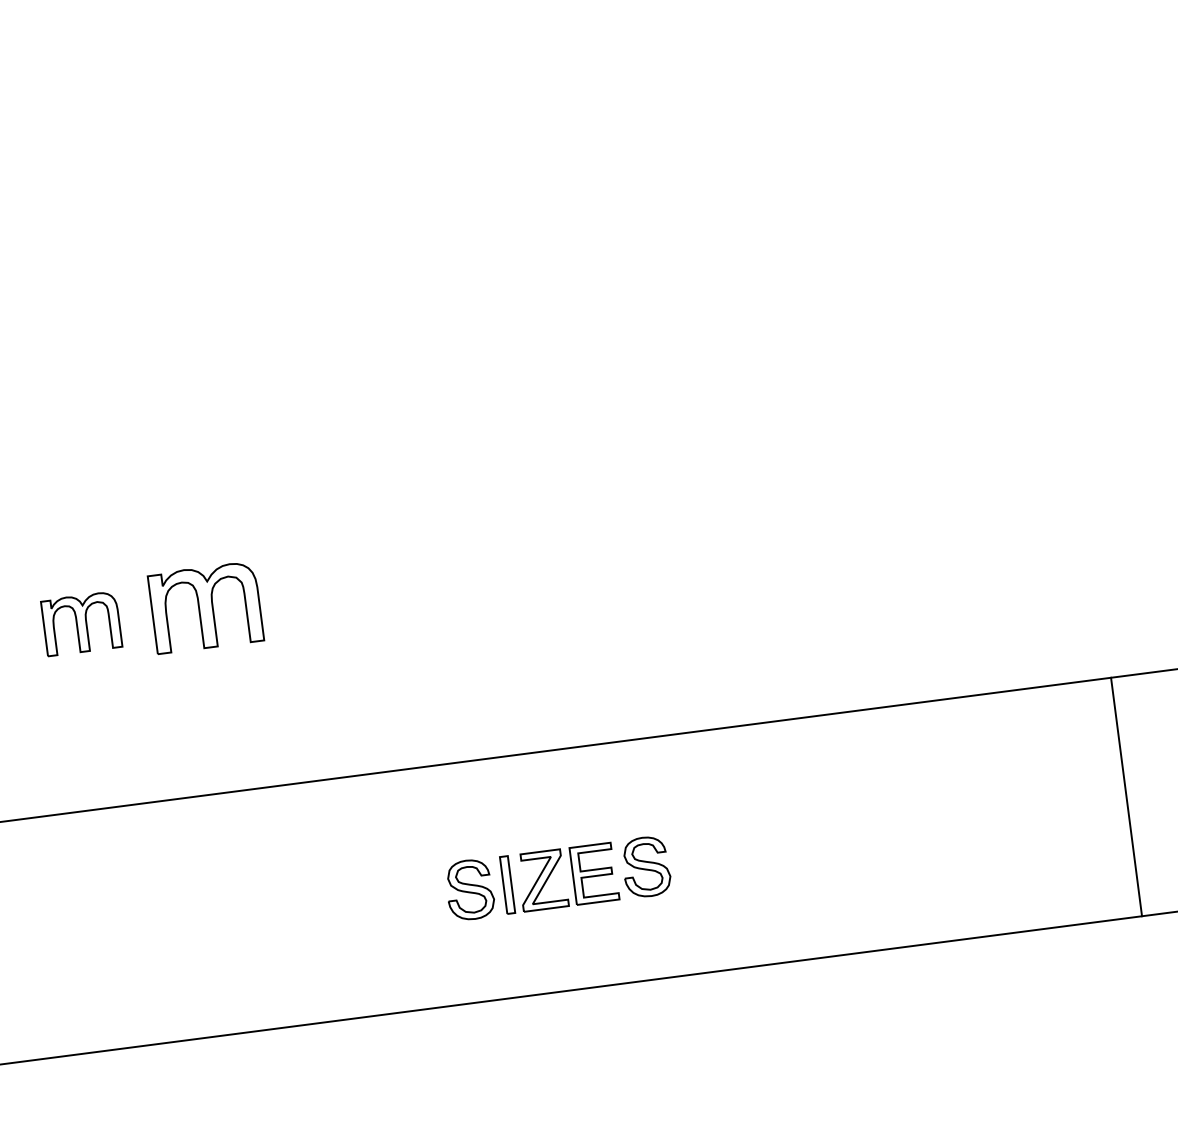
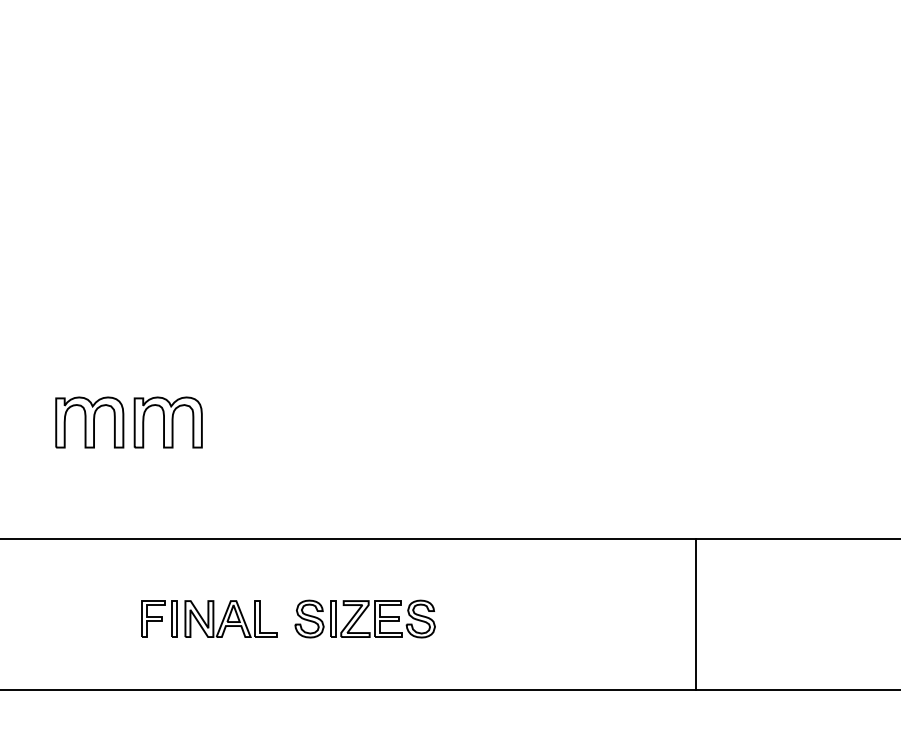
part: (81, 623) -> (89, 422), size x1.43
line: (1126, 797) -> (695, 614), moved
part: (311, 909) -> (209, 618), added

